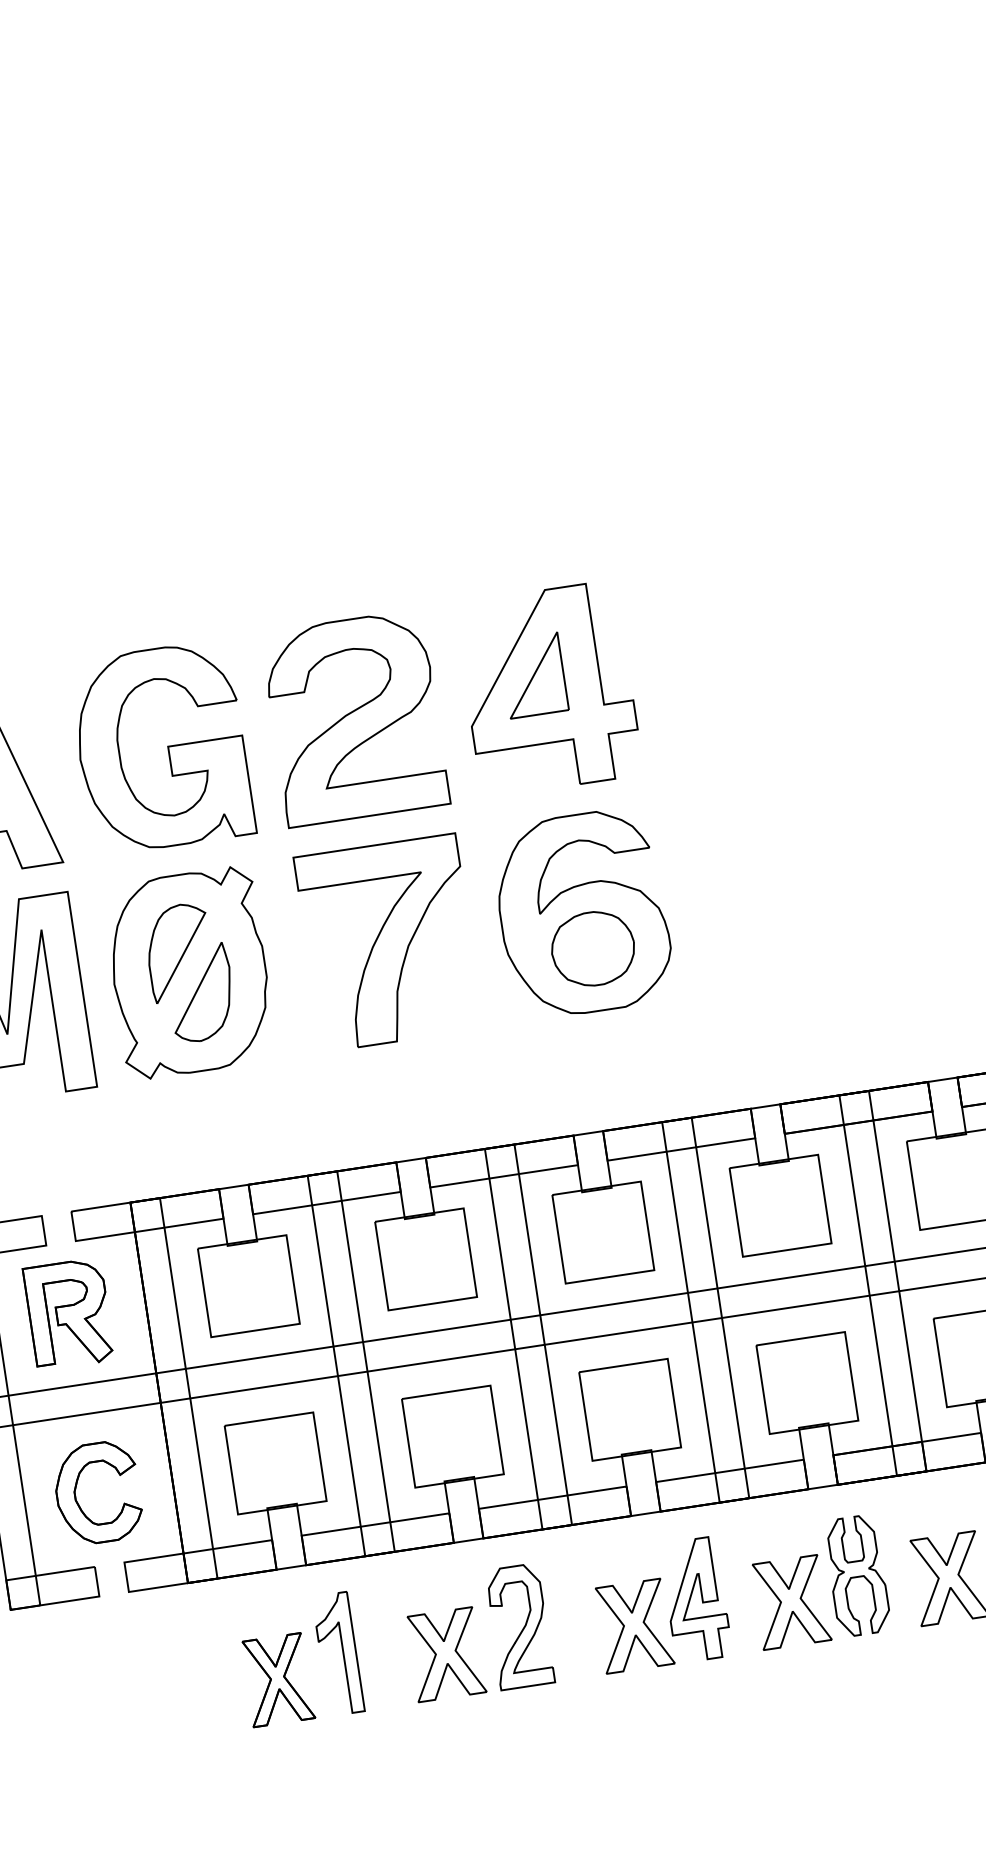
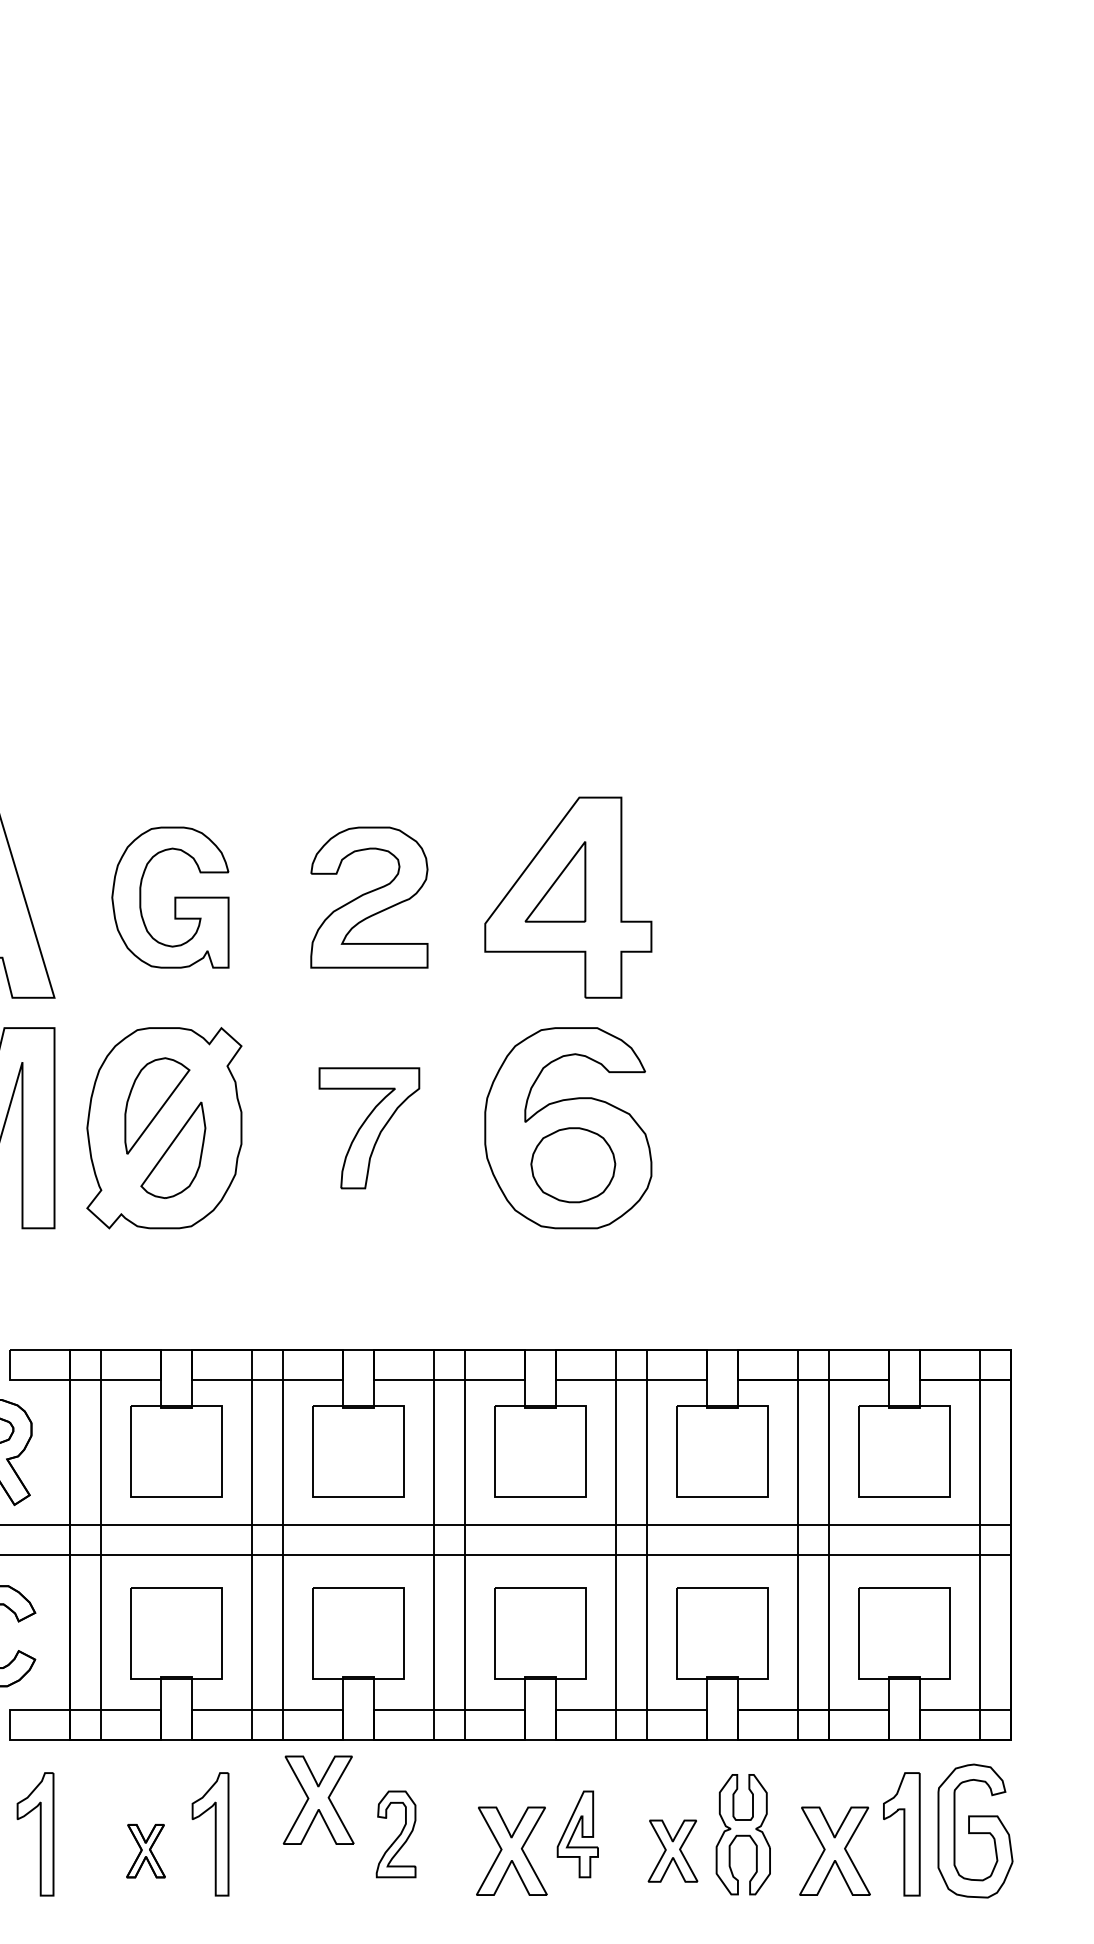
part: (355, 718) -> (369, 897), size x0.7
part: (161, 747) -> (170, 897), size x0.7
part: (389, 943) -> (369, 1128), size x0.6
part: (695, 1600) -> (577, 1834), size x0.7
part: (790, 1601) -> (672, 1850), size x0.7
part: (518, 1626) -> (395, 1834), size x0.7
part: (445, 1653) -> (318, 1799), moved
part: (167, 1679) -> (35, 1834), added
part: (277, 1679) -> (145, 1850), size x0.6

